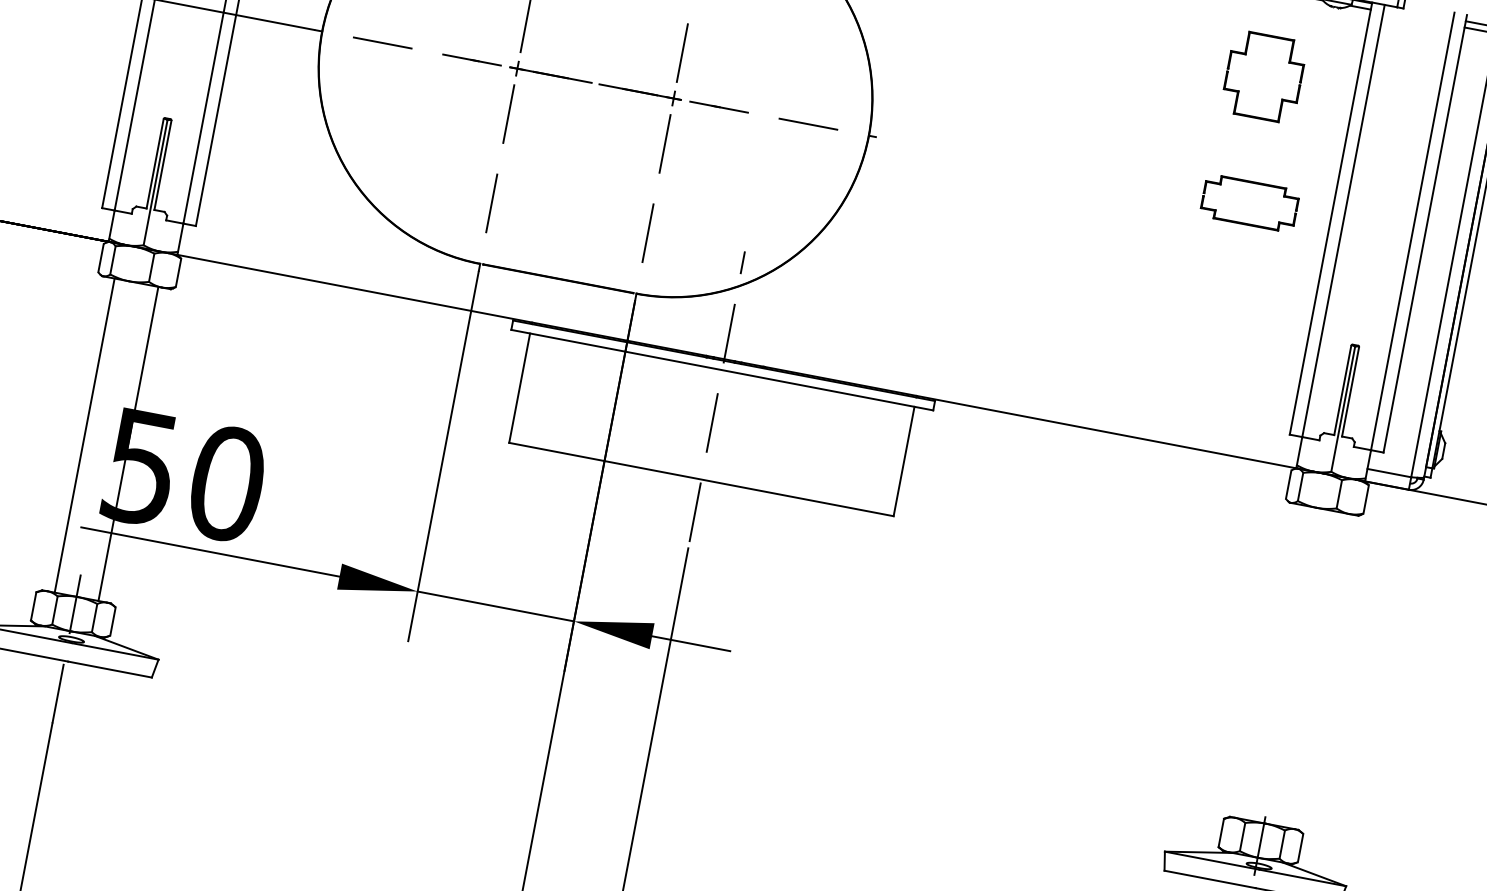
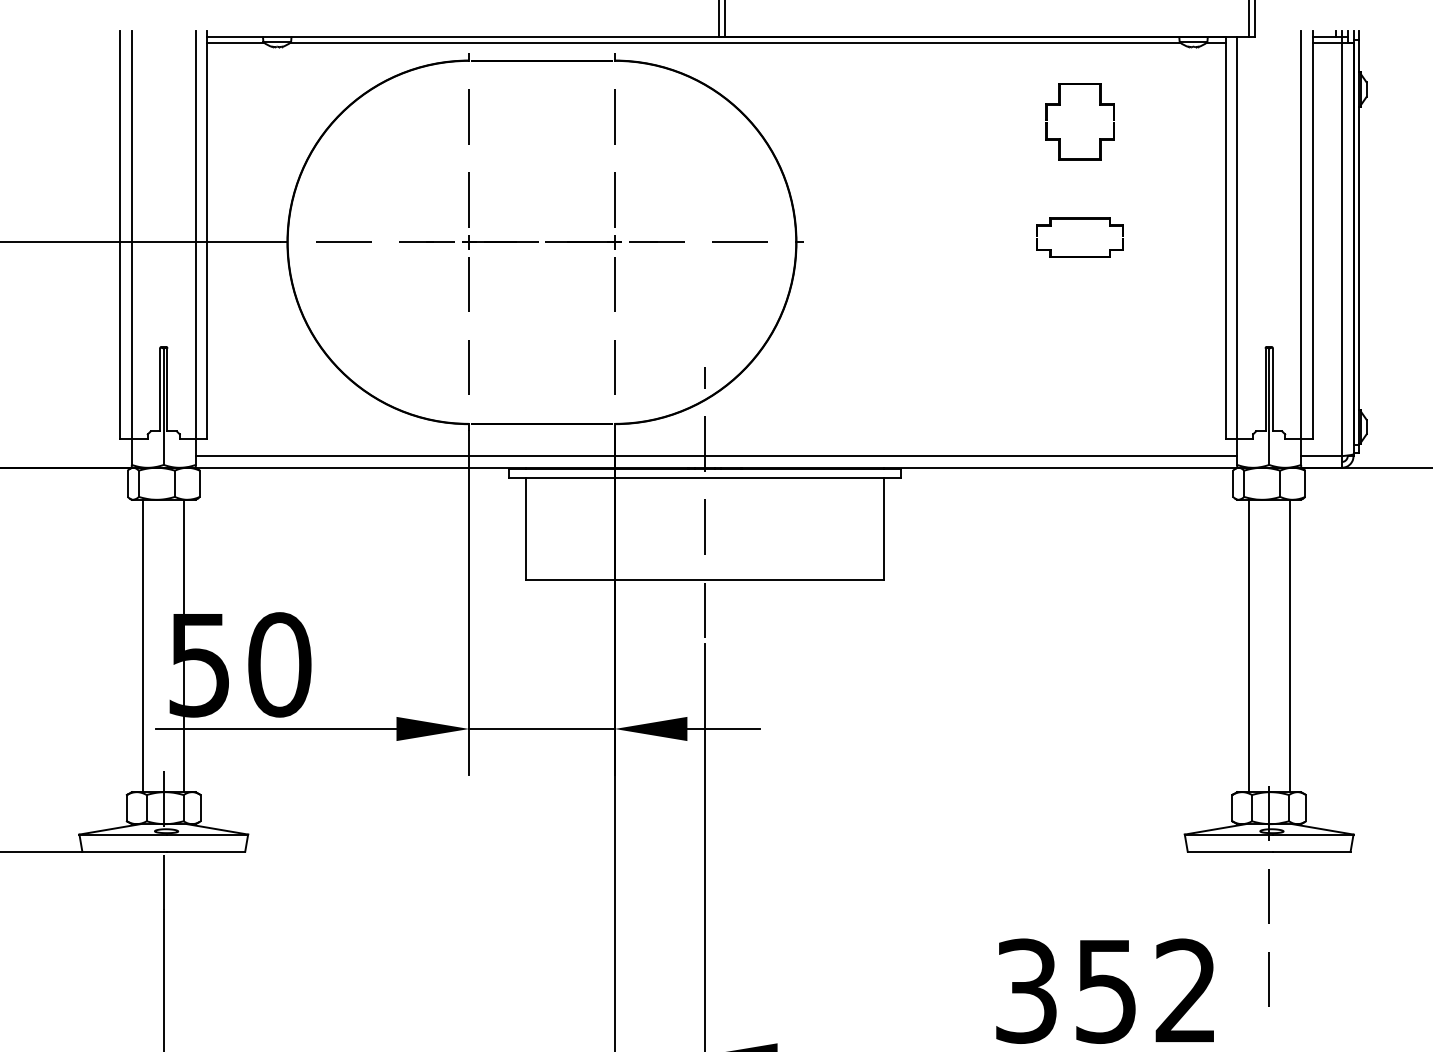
part: (1246, 55) -> (1060, 105), moved
part: (1253, 183) -> (1079, 219), moved
line: (739, 349) -> (716, 456), added
line: (1272, 661) -> (1248, 645), added
line: (1316, 669) -> (1289, 645), added

